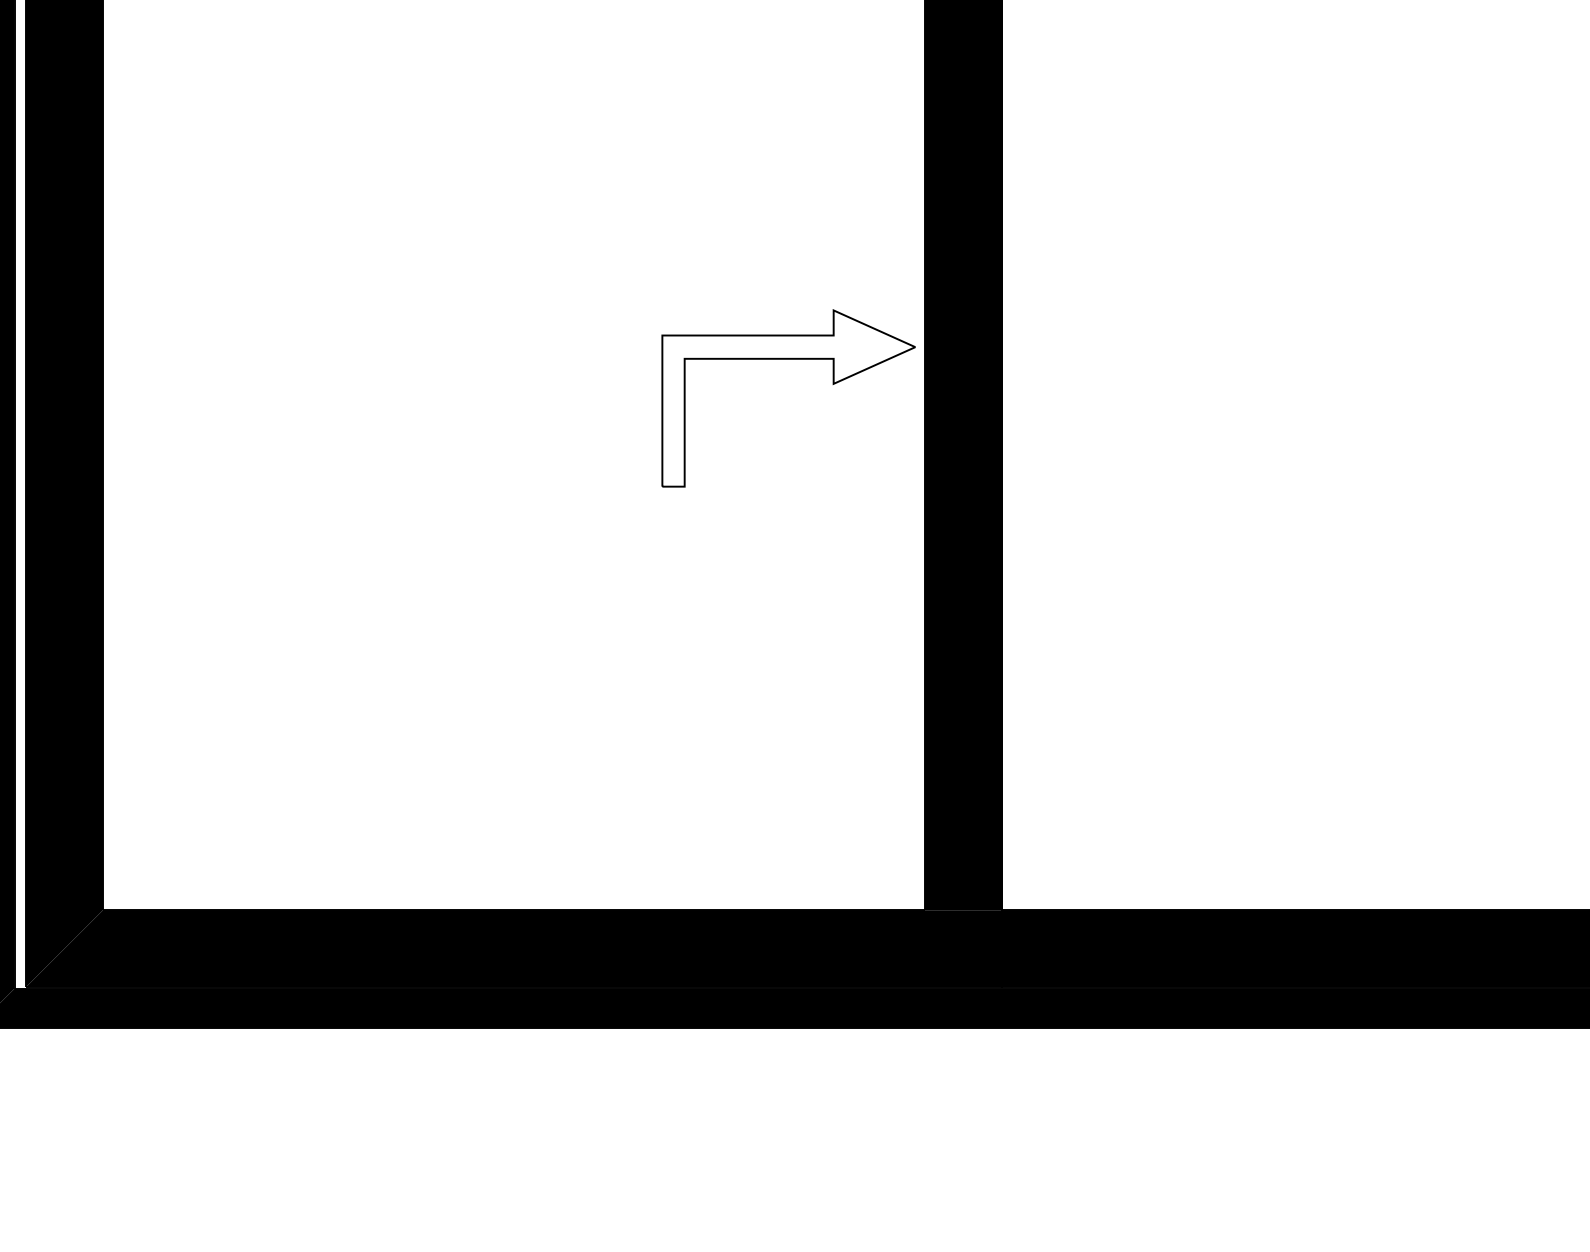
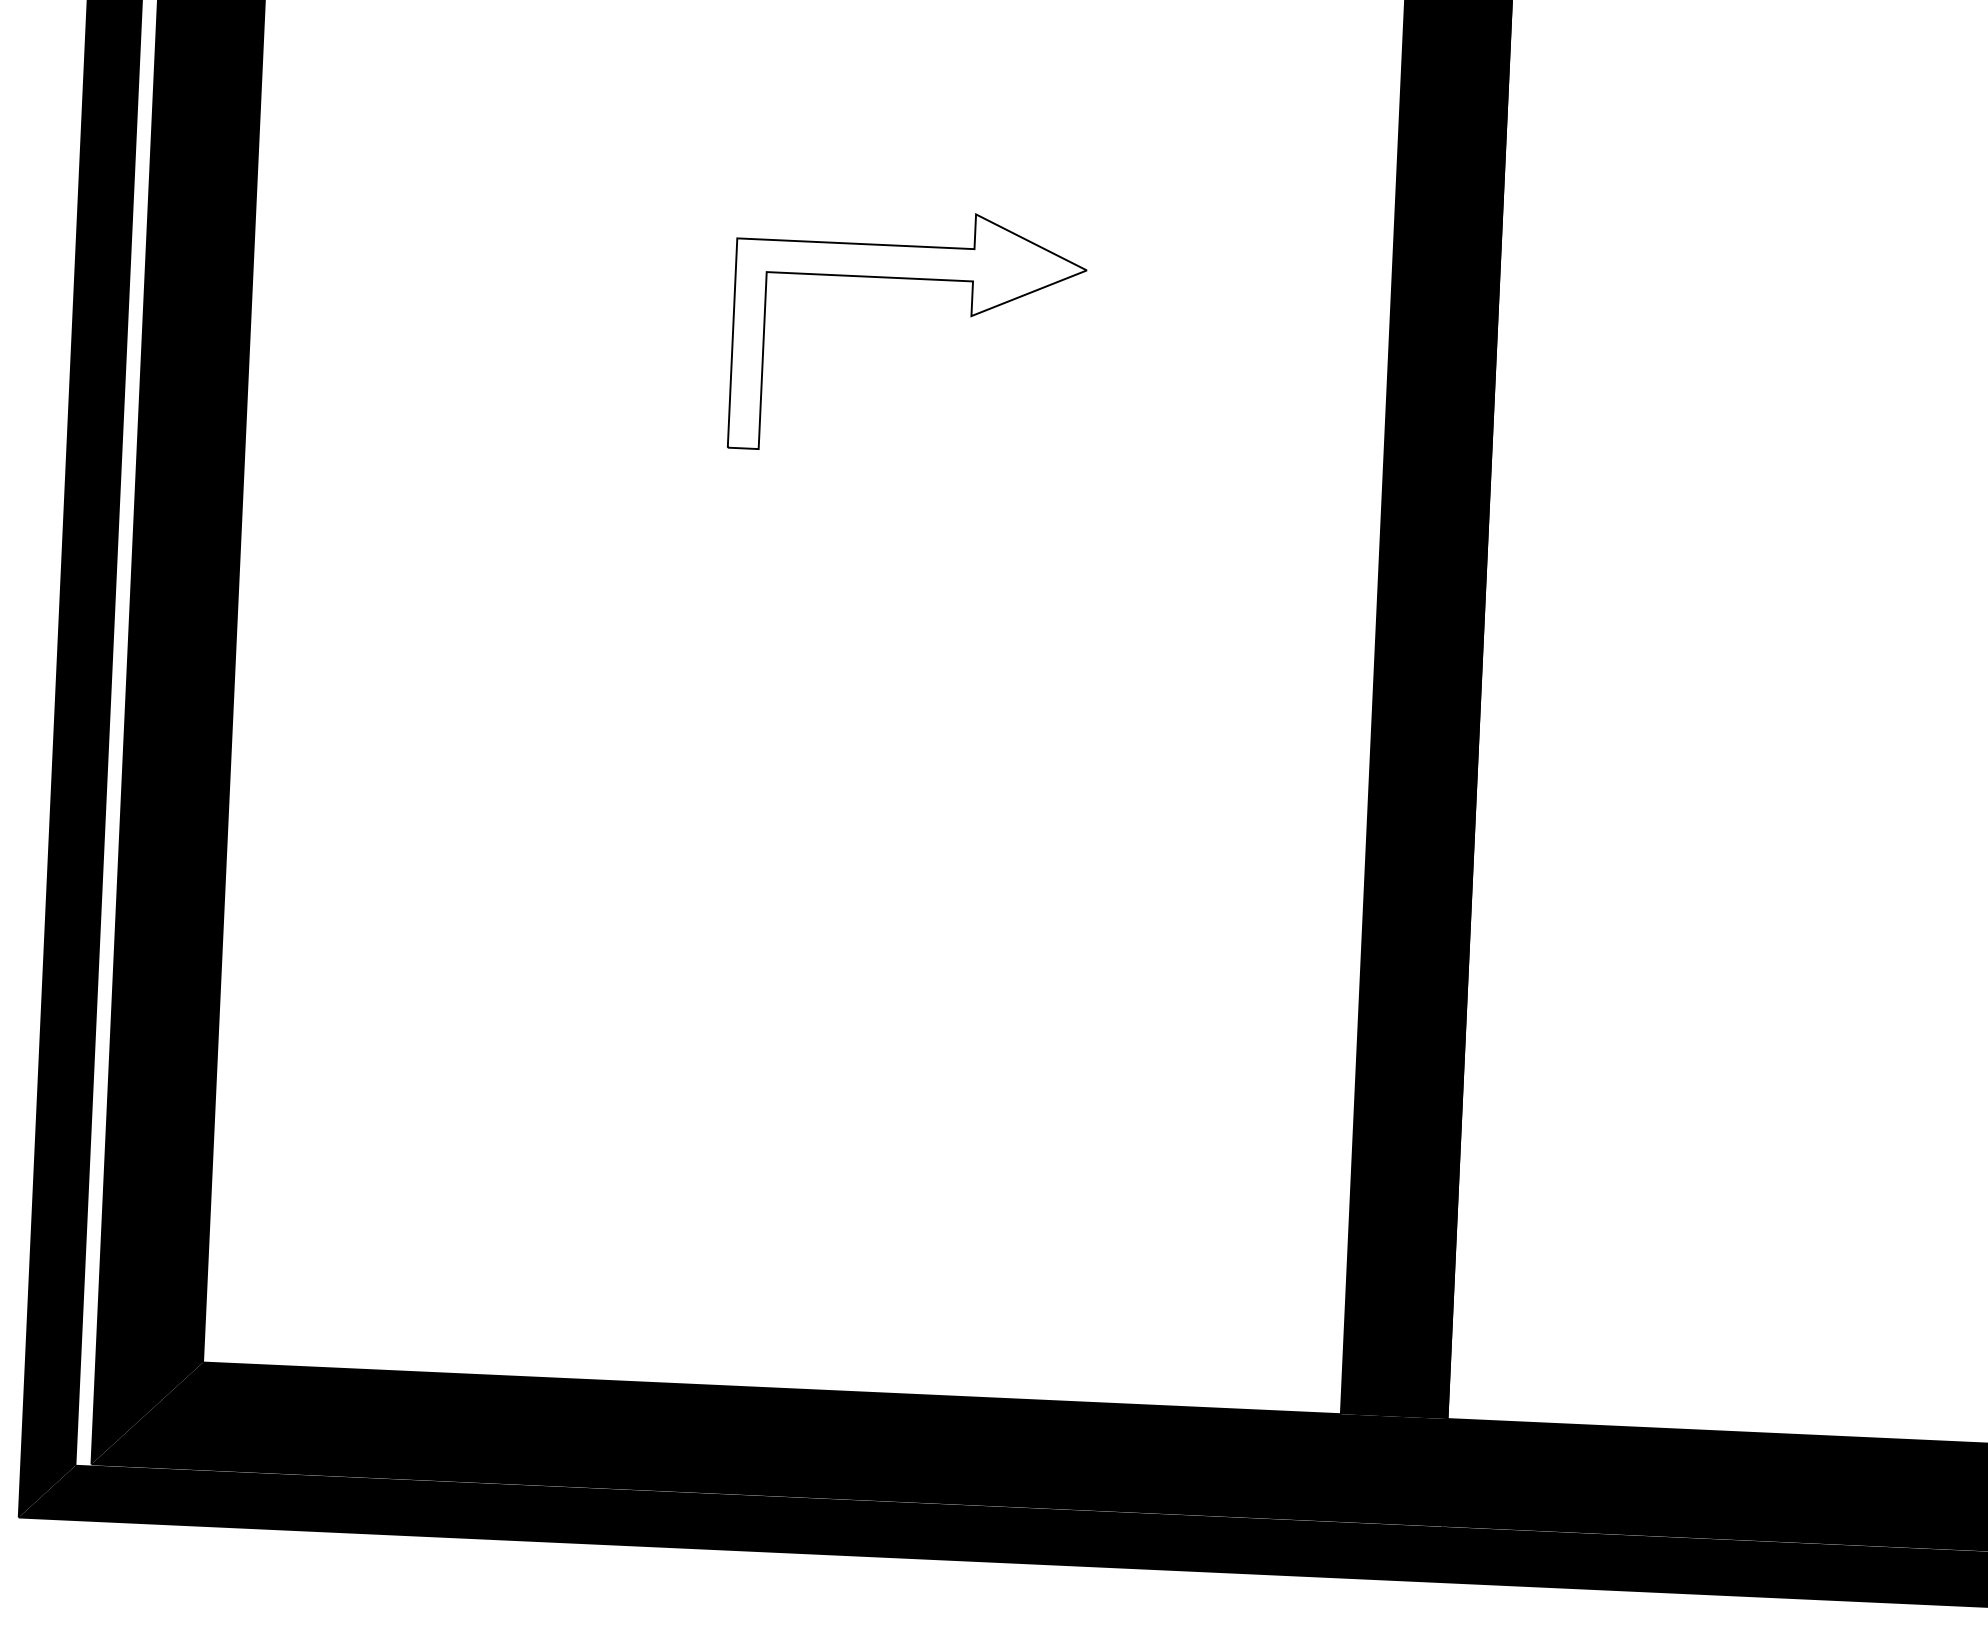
part: (788, 359) -> (910, 279), moved

